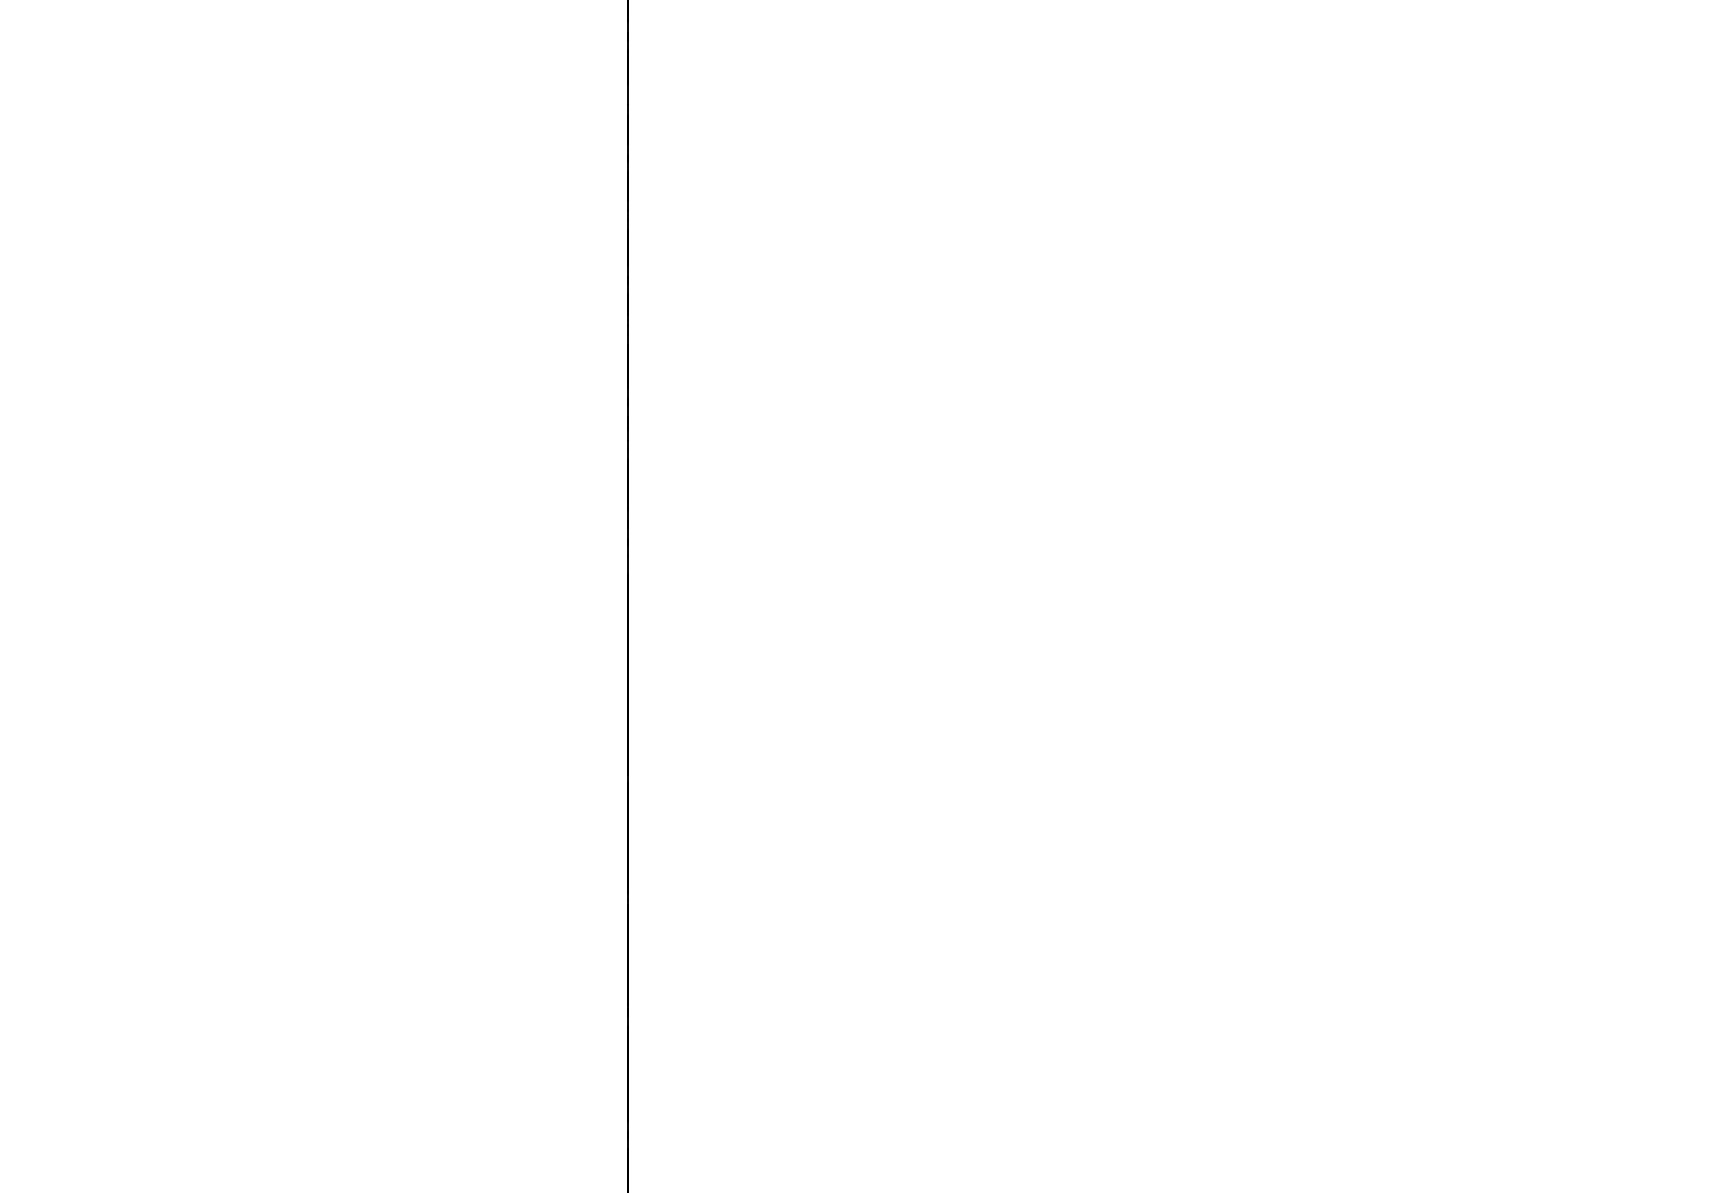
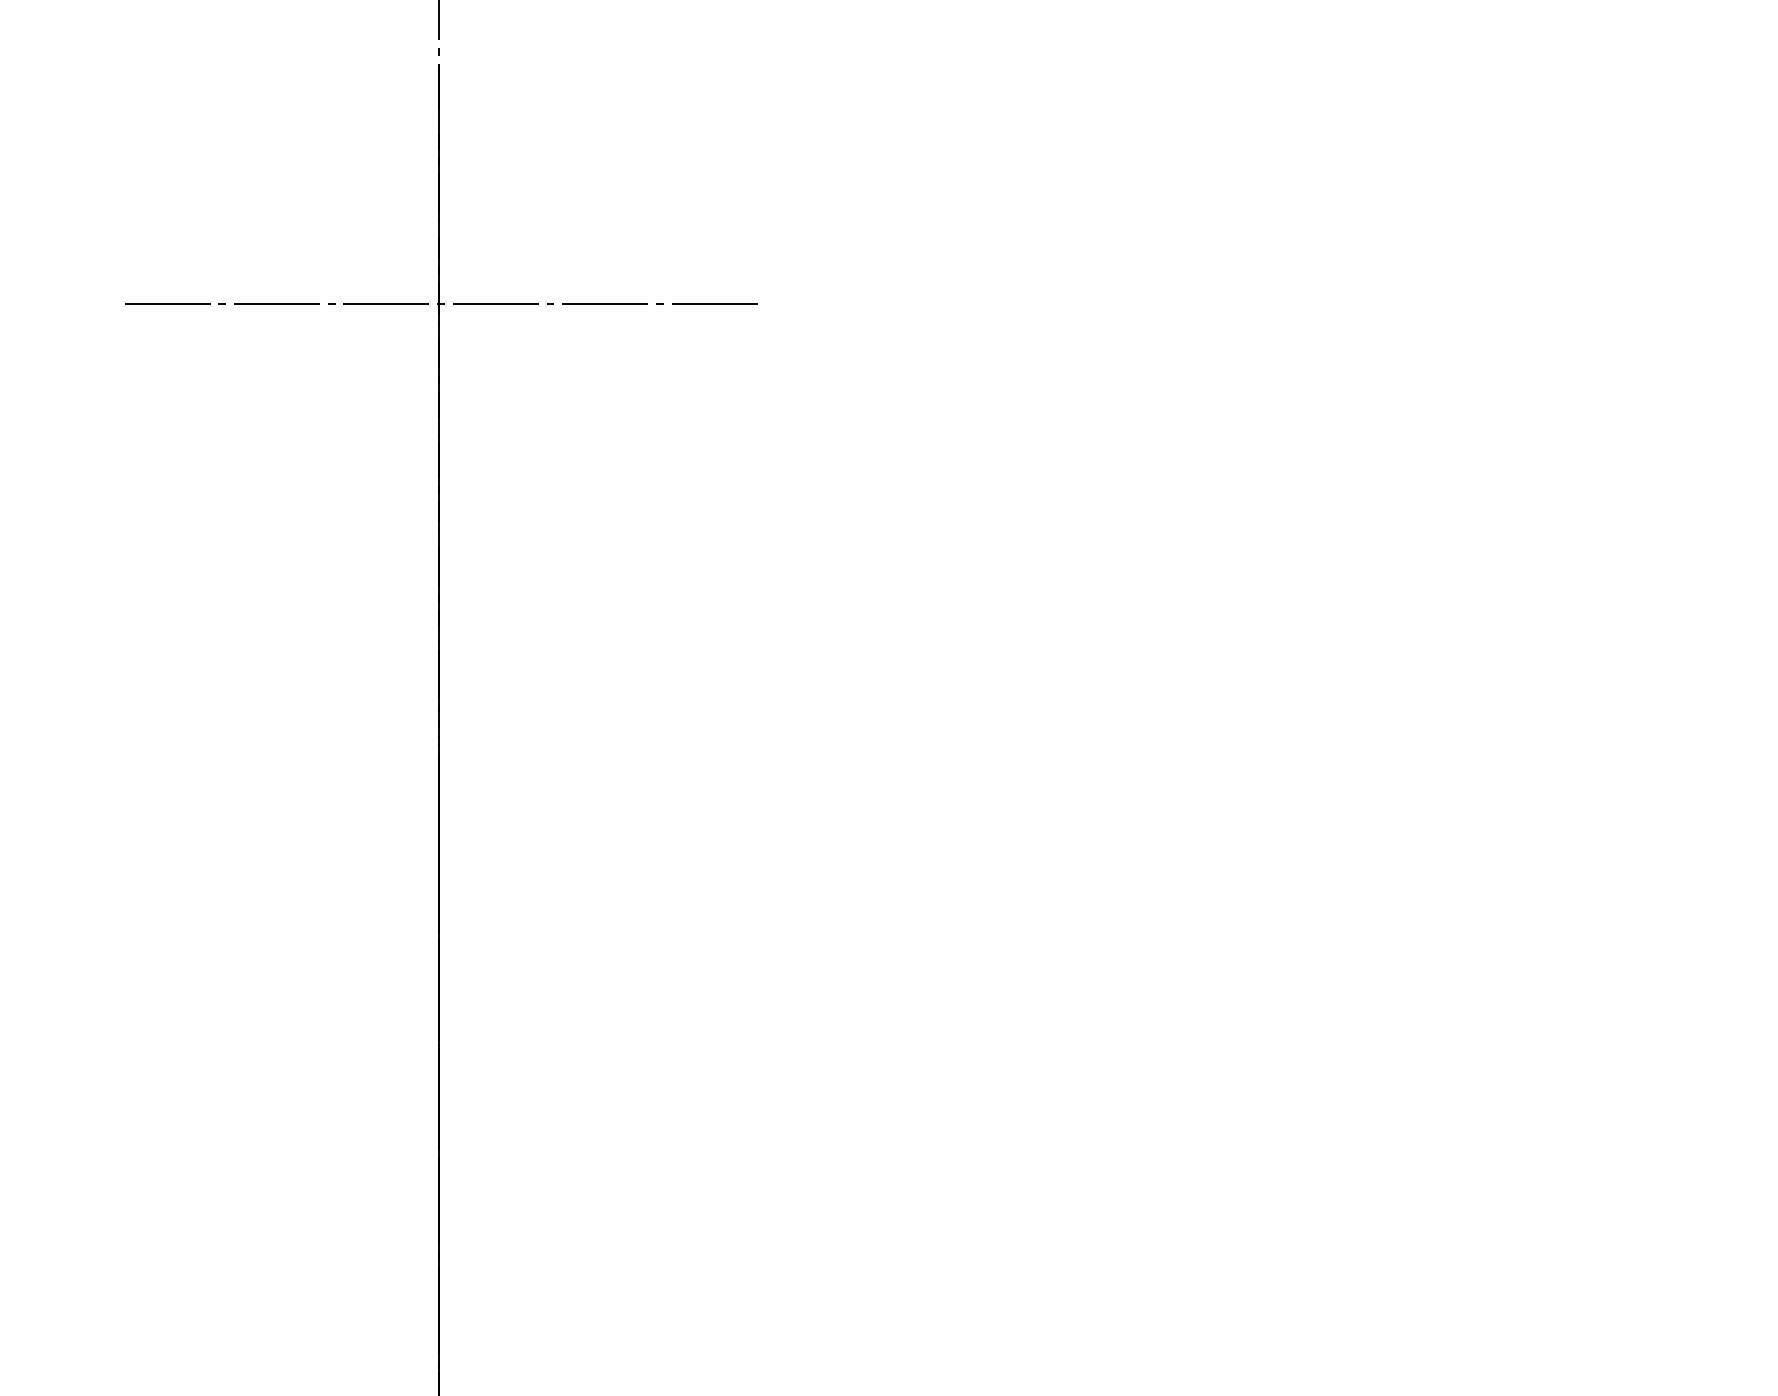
line: (627, 73) -> (438, 304), added

